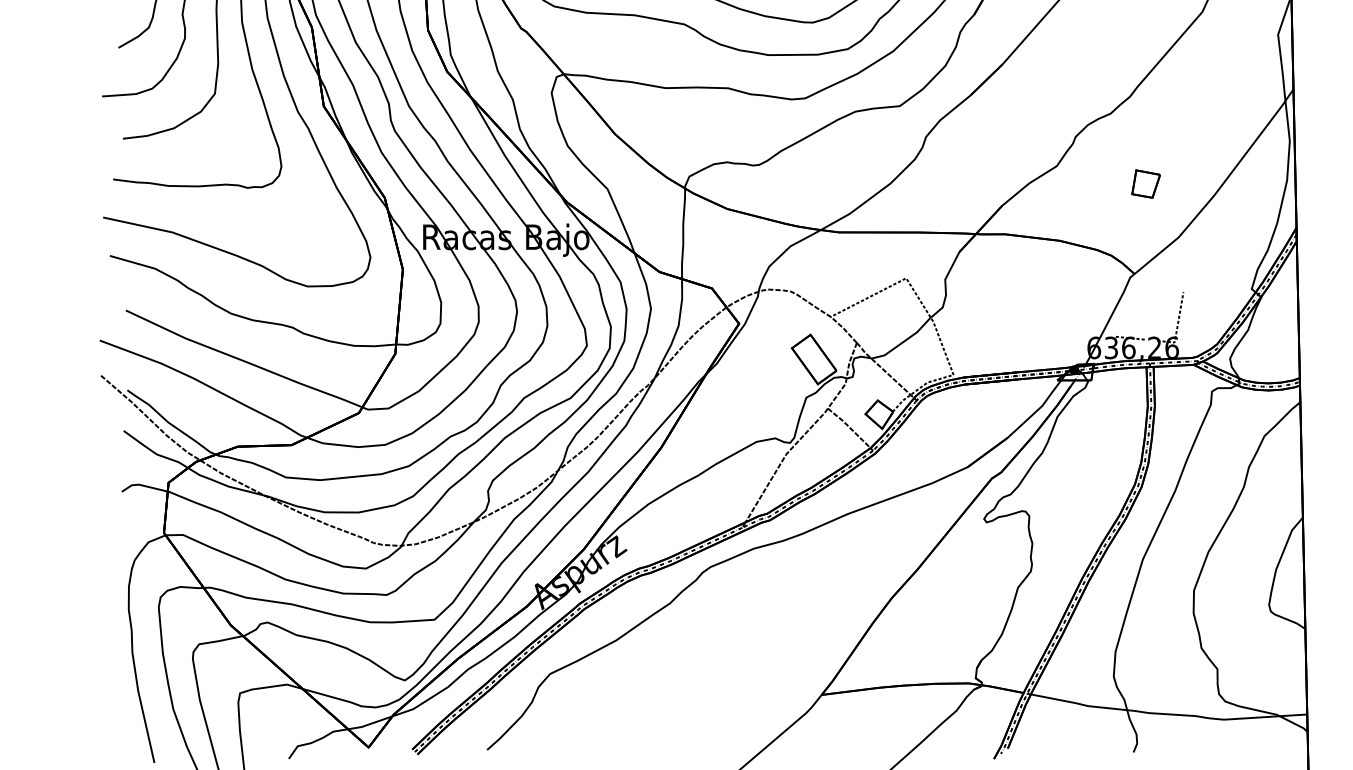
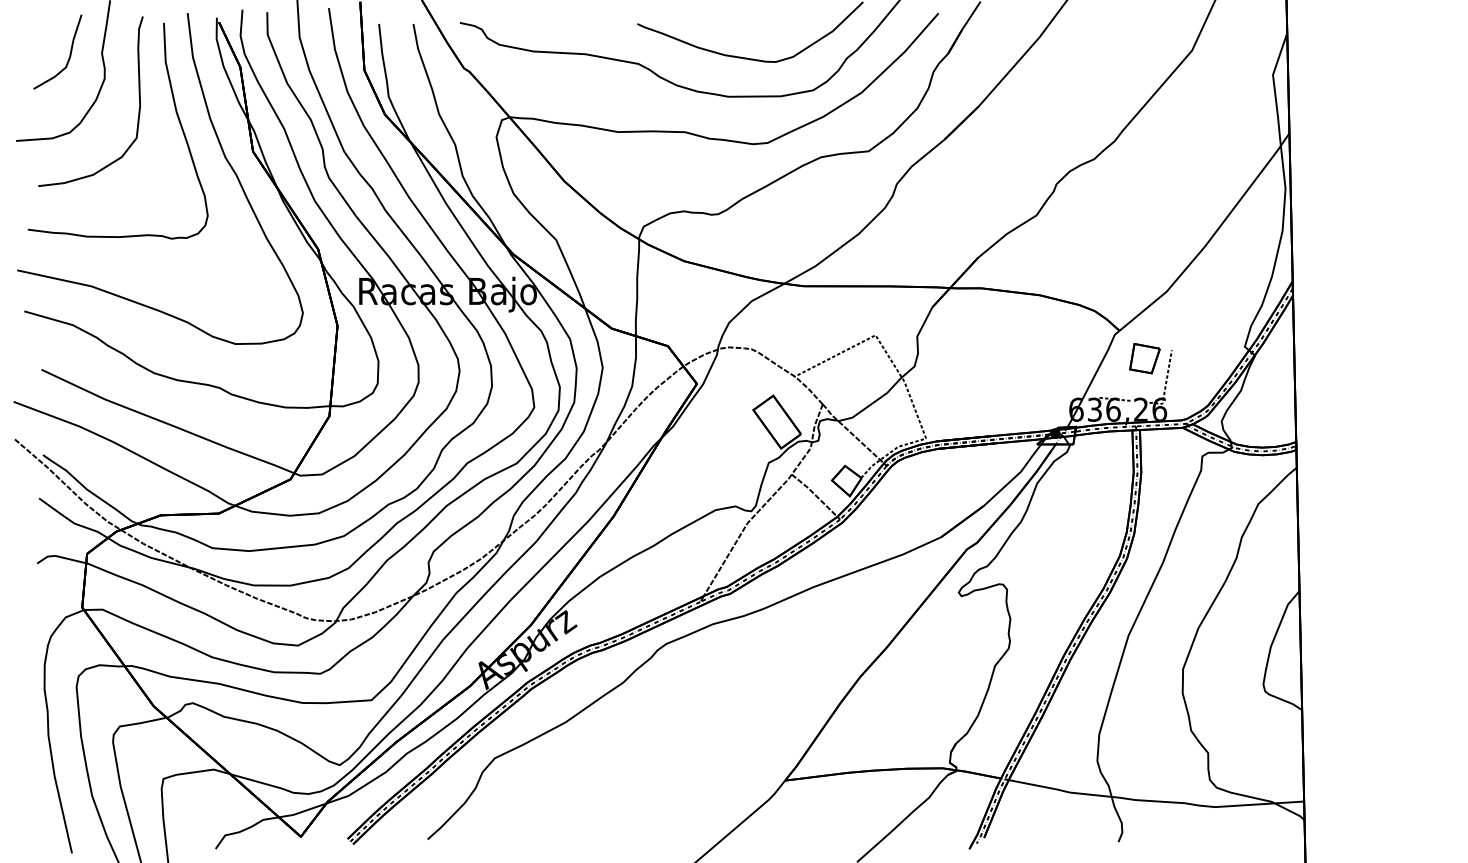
part: (1145, 183) -> (1144, 358), moved

